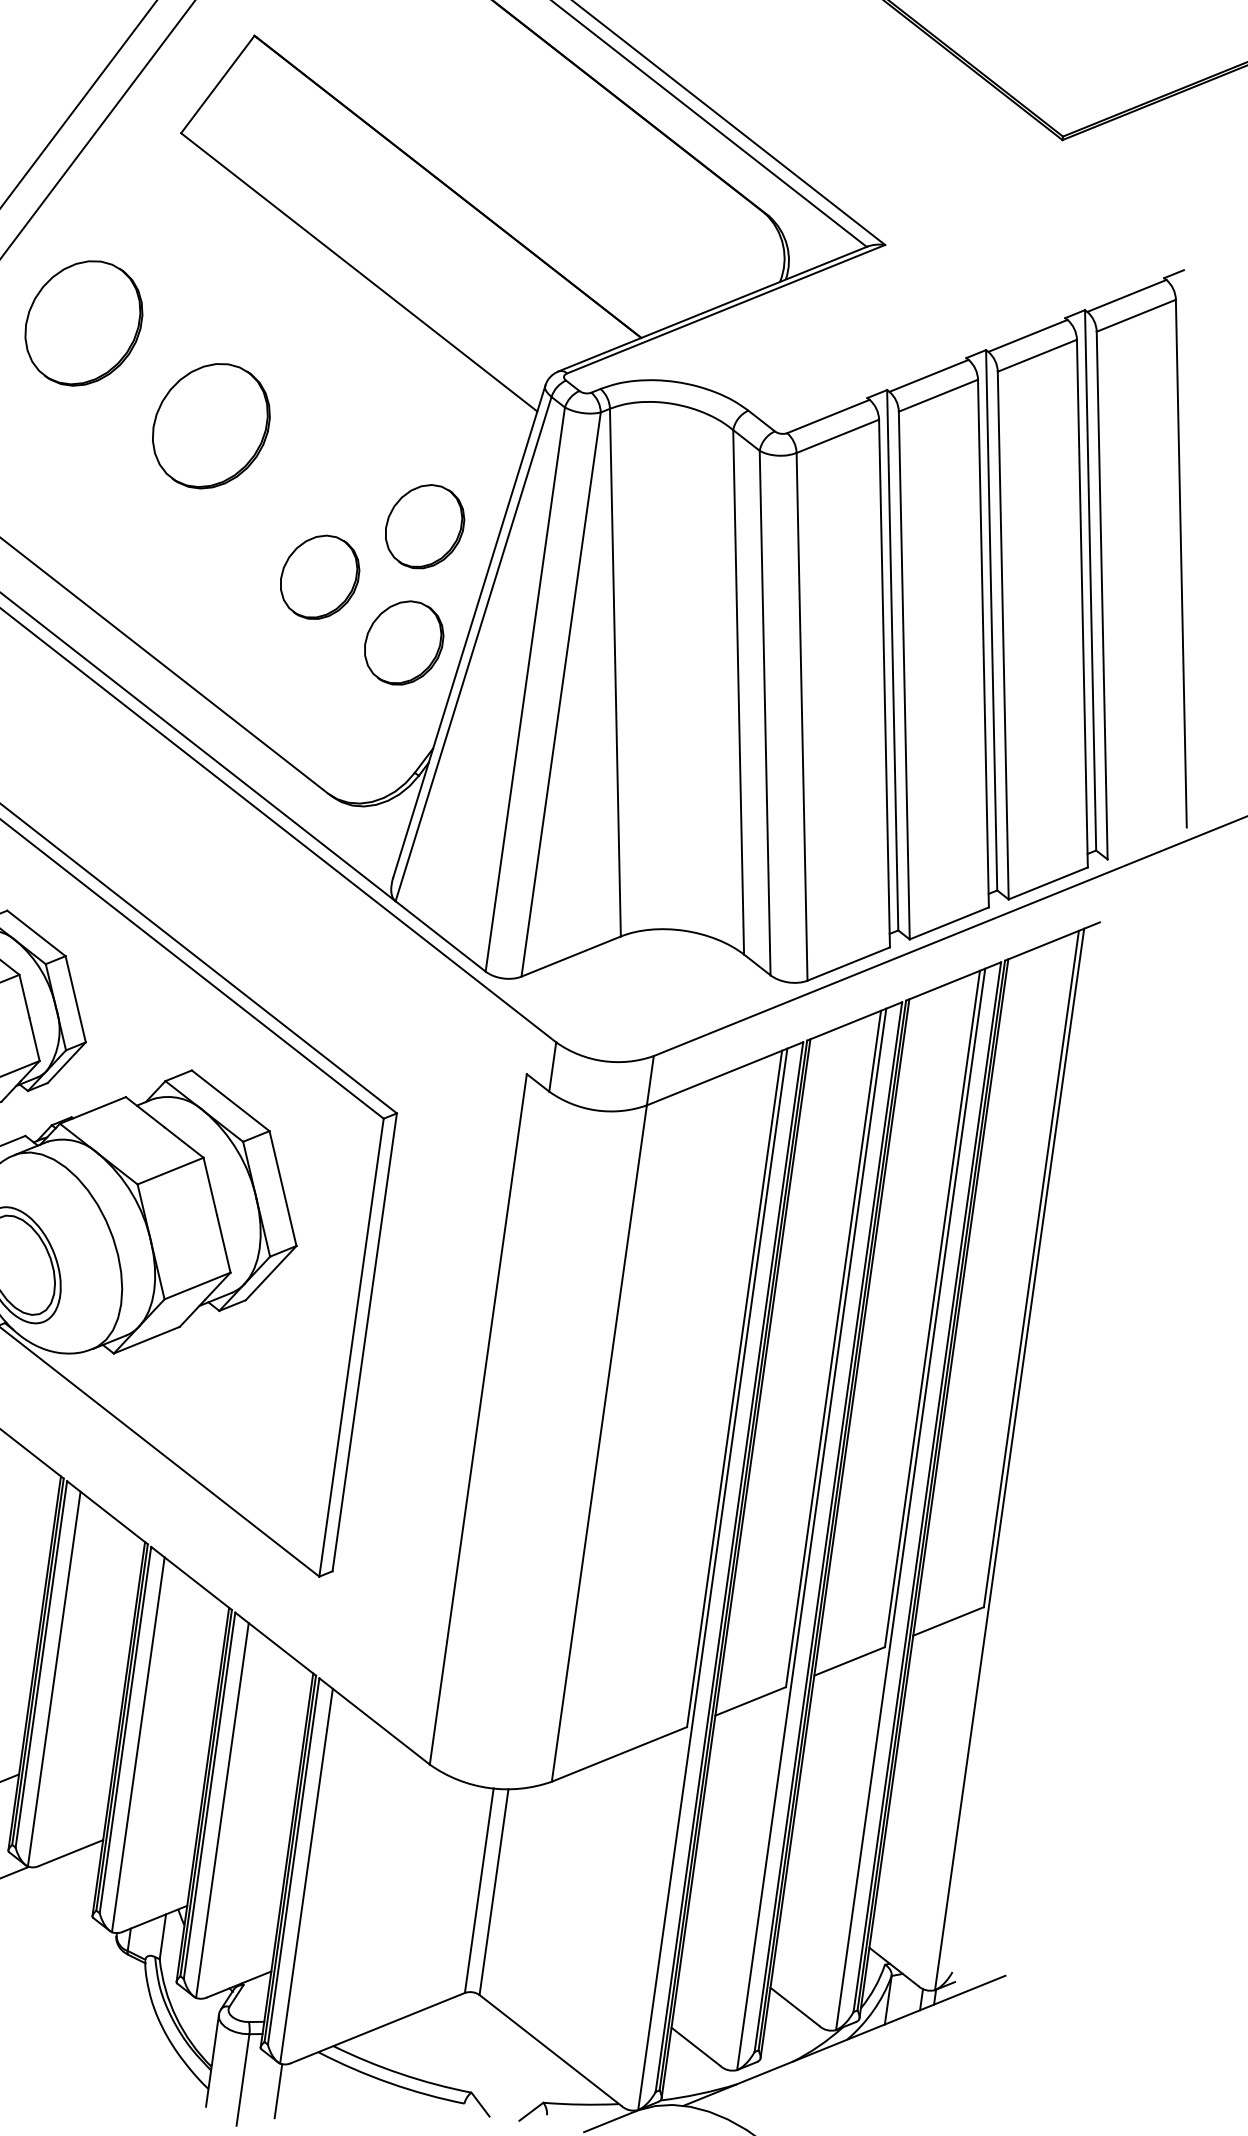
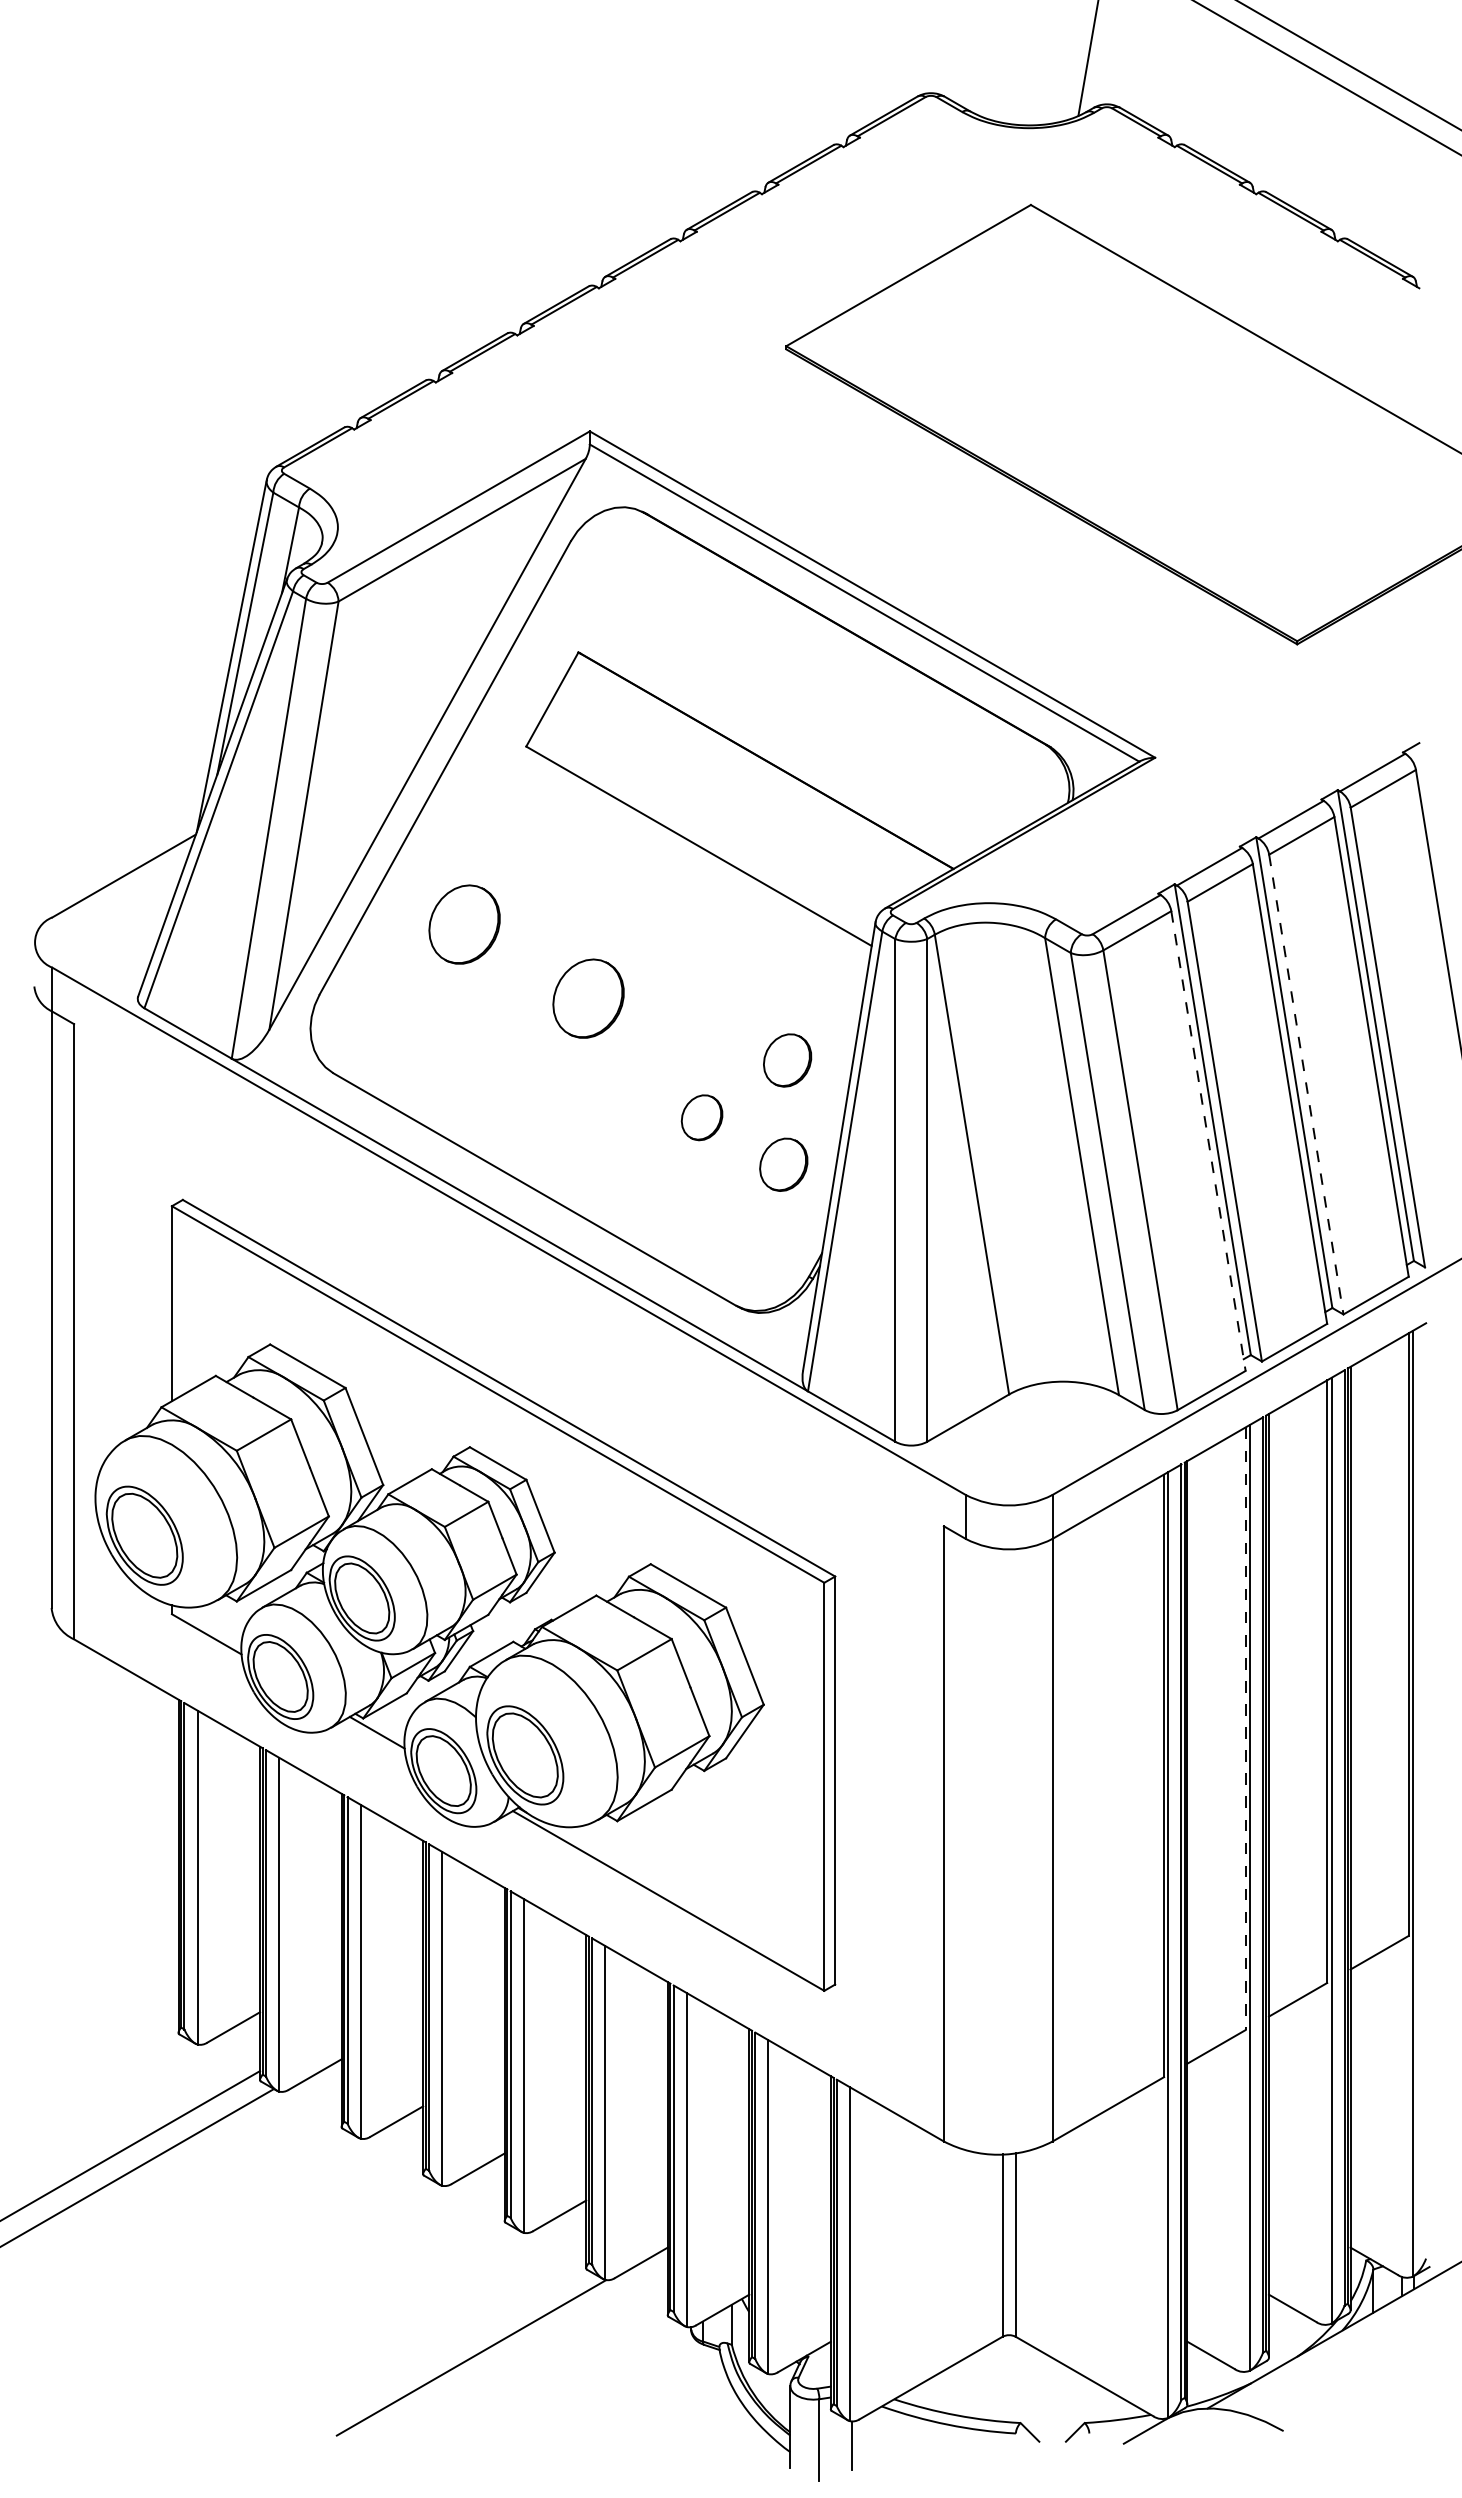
part: (83, 323) -> (464, 924), size x0.7
part: (211, 425) -> (588, 998), size x0.7
part: (424, 526) -> (787, 1060), size x0.7
part: (319, 577) -> (701, 1117), size x0.6
line: (1003, 635) -> (1306, 1084), solid -> dashed
part: (403, 642) -> (783, 1164), size x0.7
line: (884, 684) -> (1208, 1141), solid -> dashed
line: (833, 1349) -> (1245, 1729), solid -> dashed

